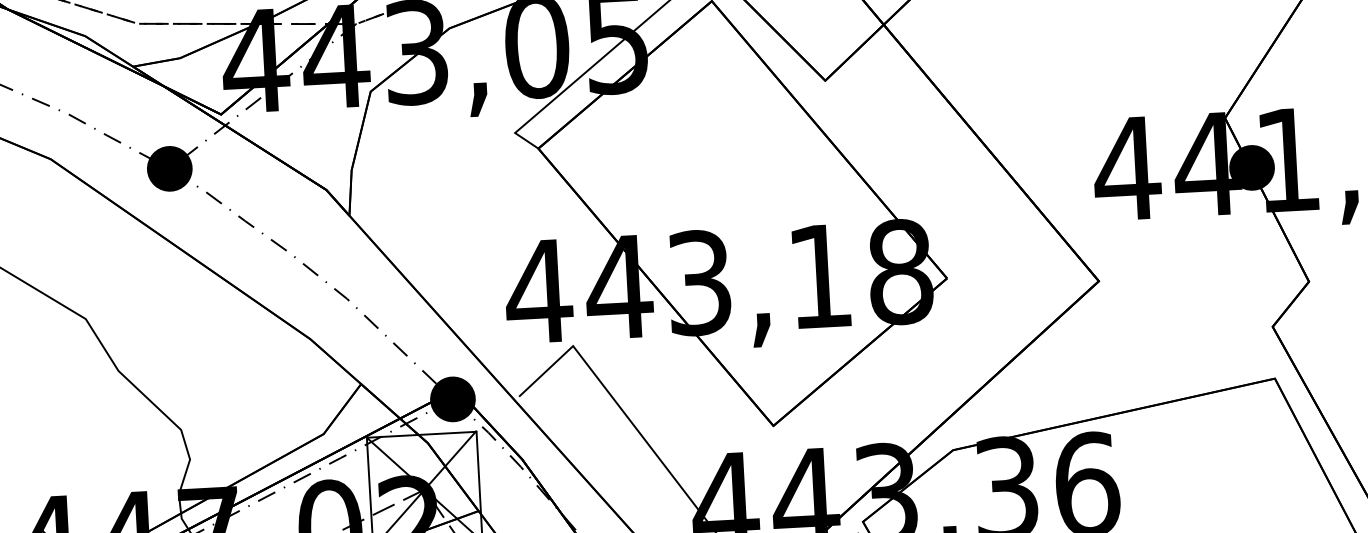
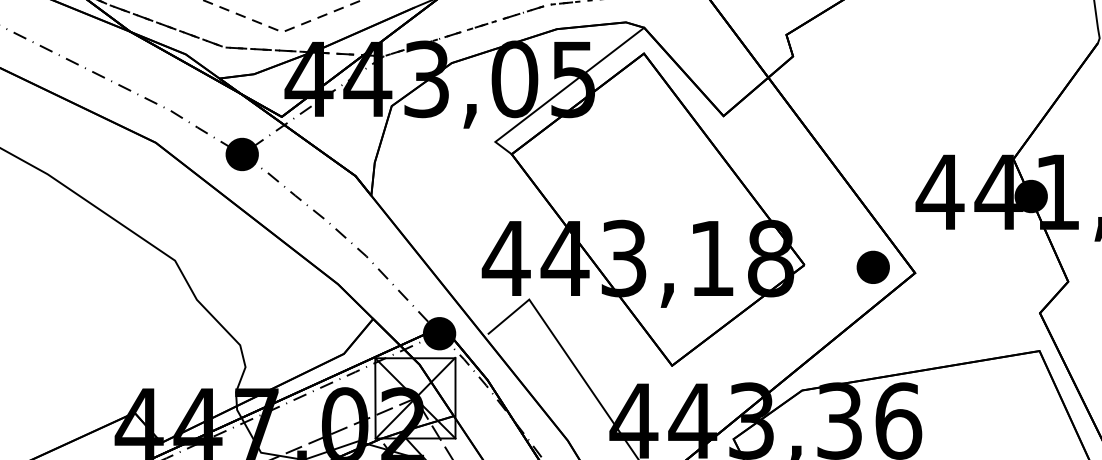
part: (1040, 275) -> (872, 266), added

